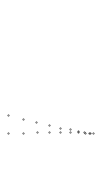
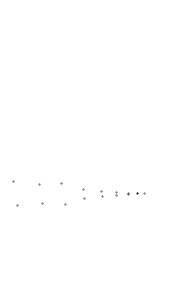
part: (49, 128) -> (63, 192), size x1.6

